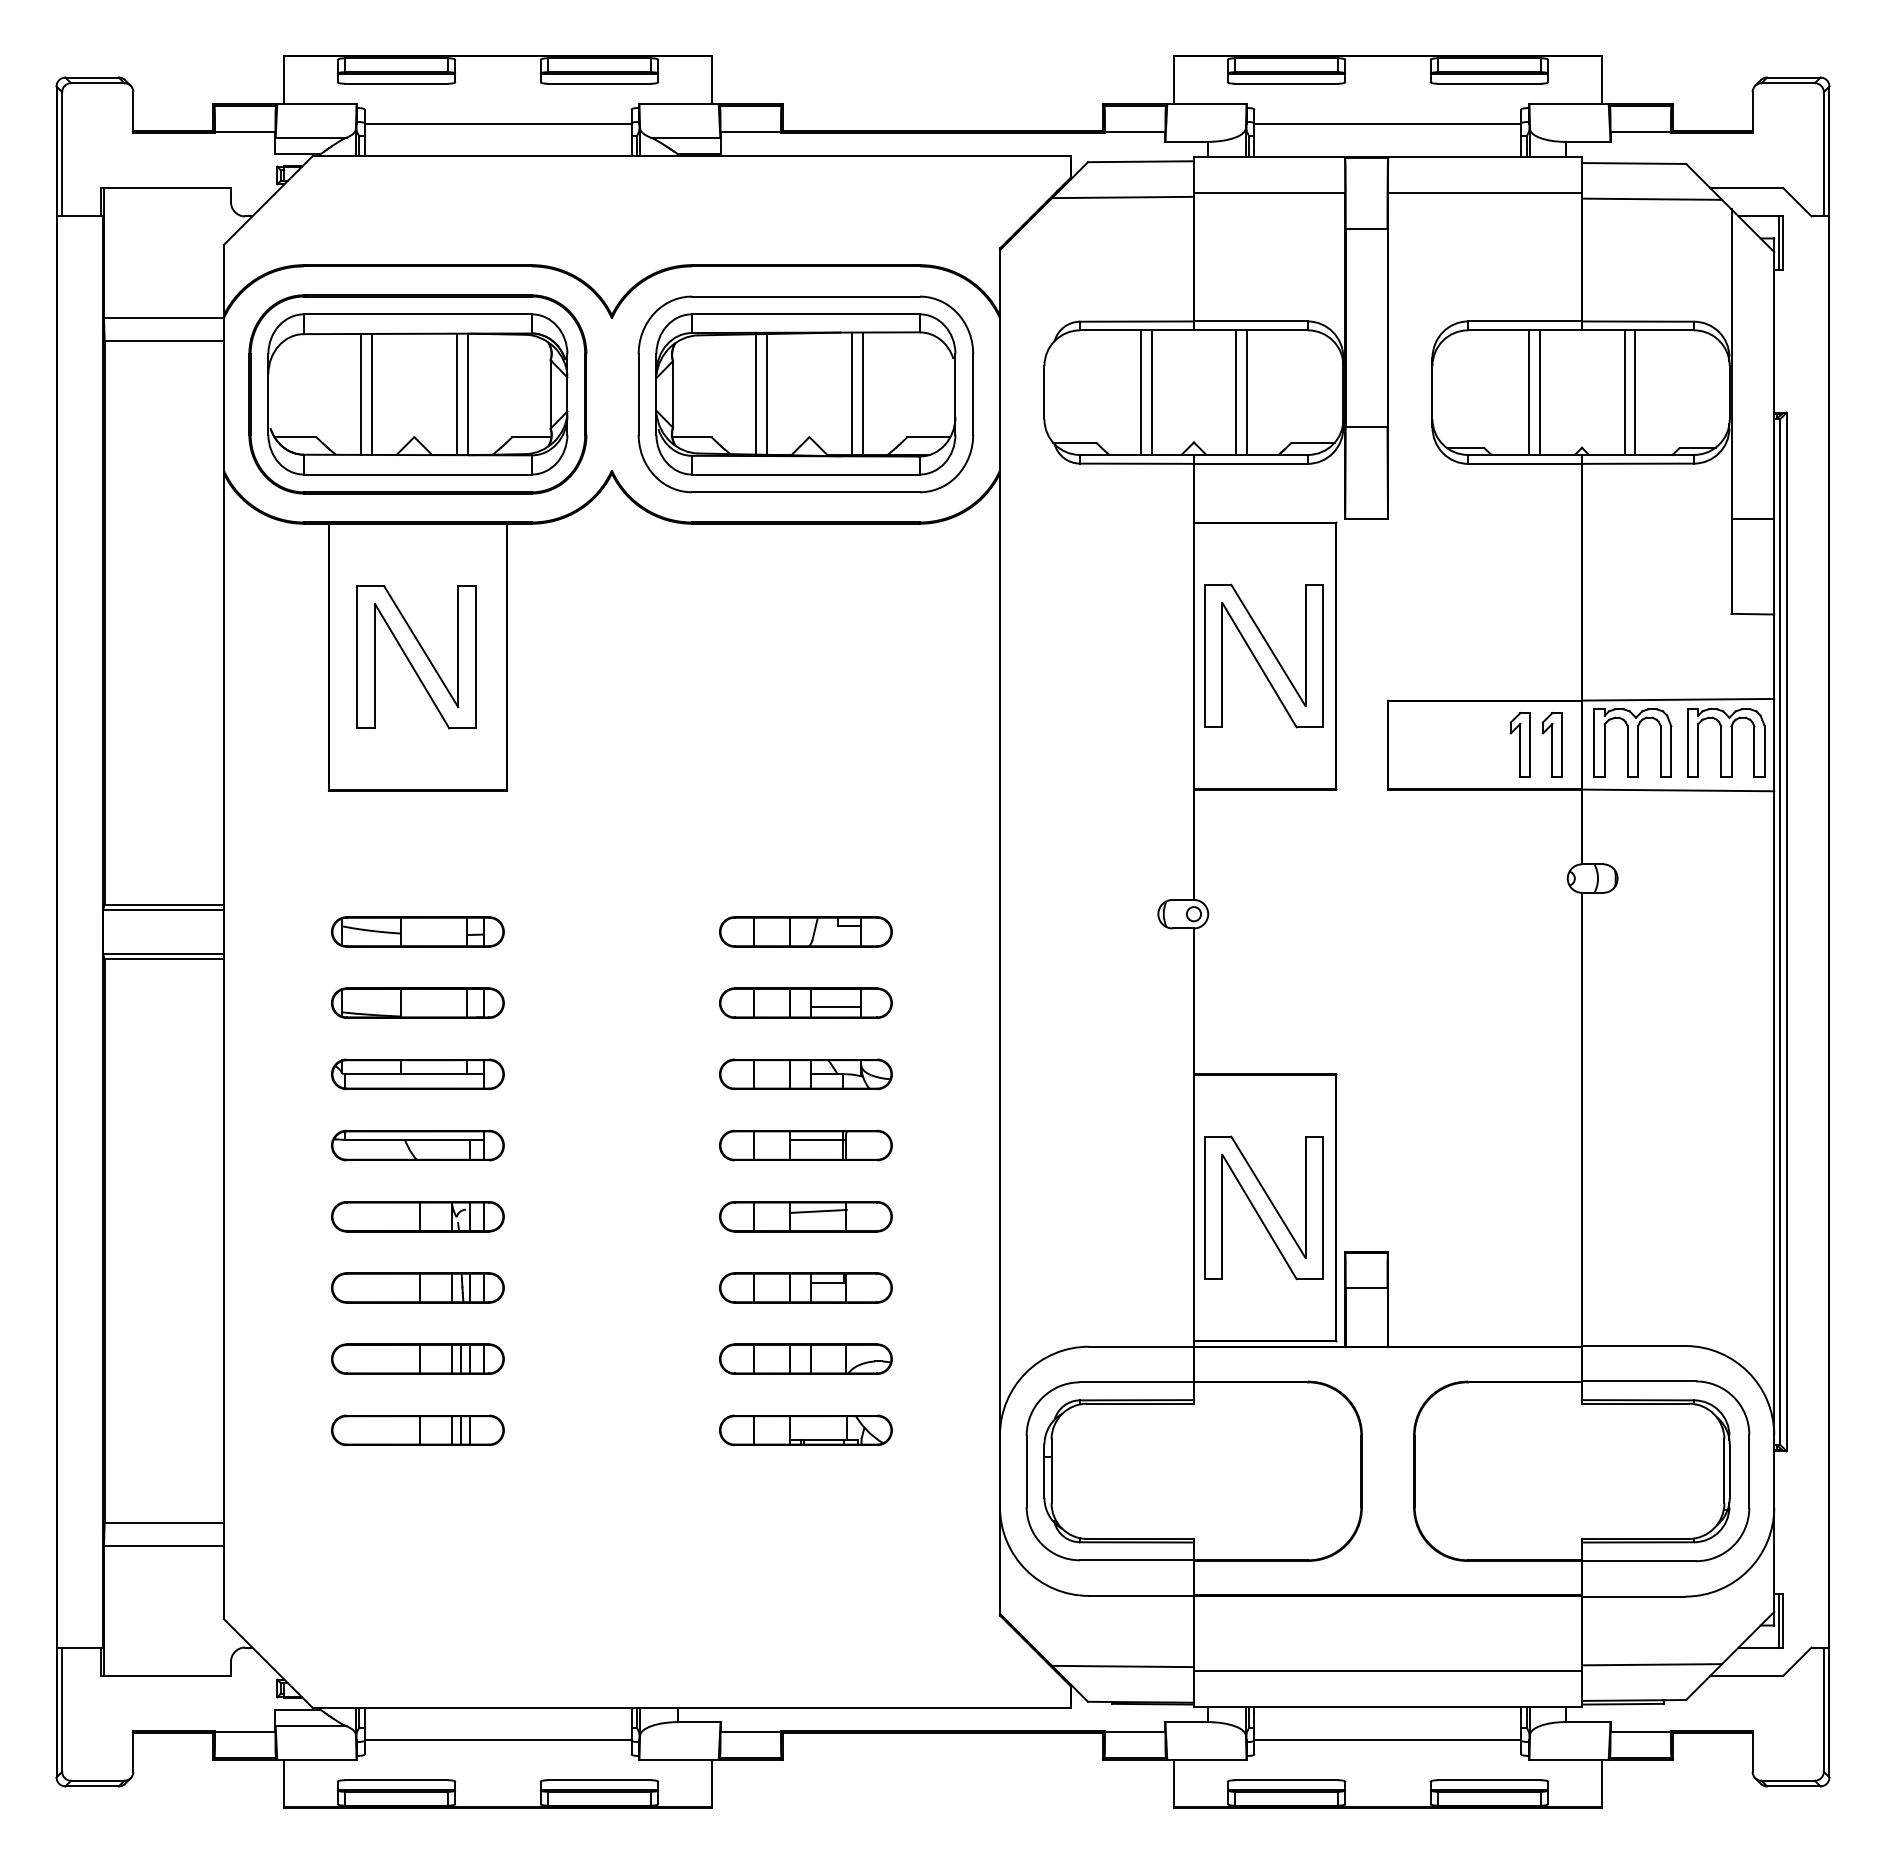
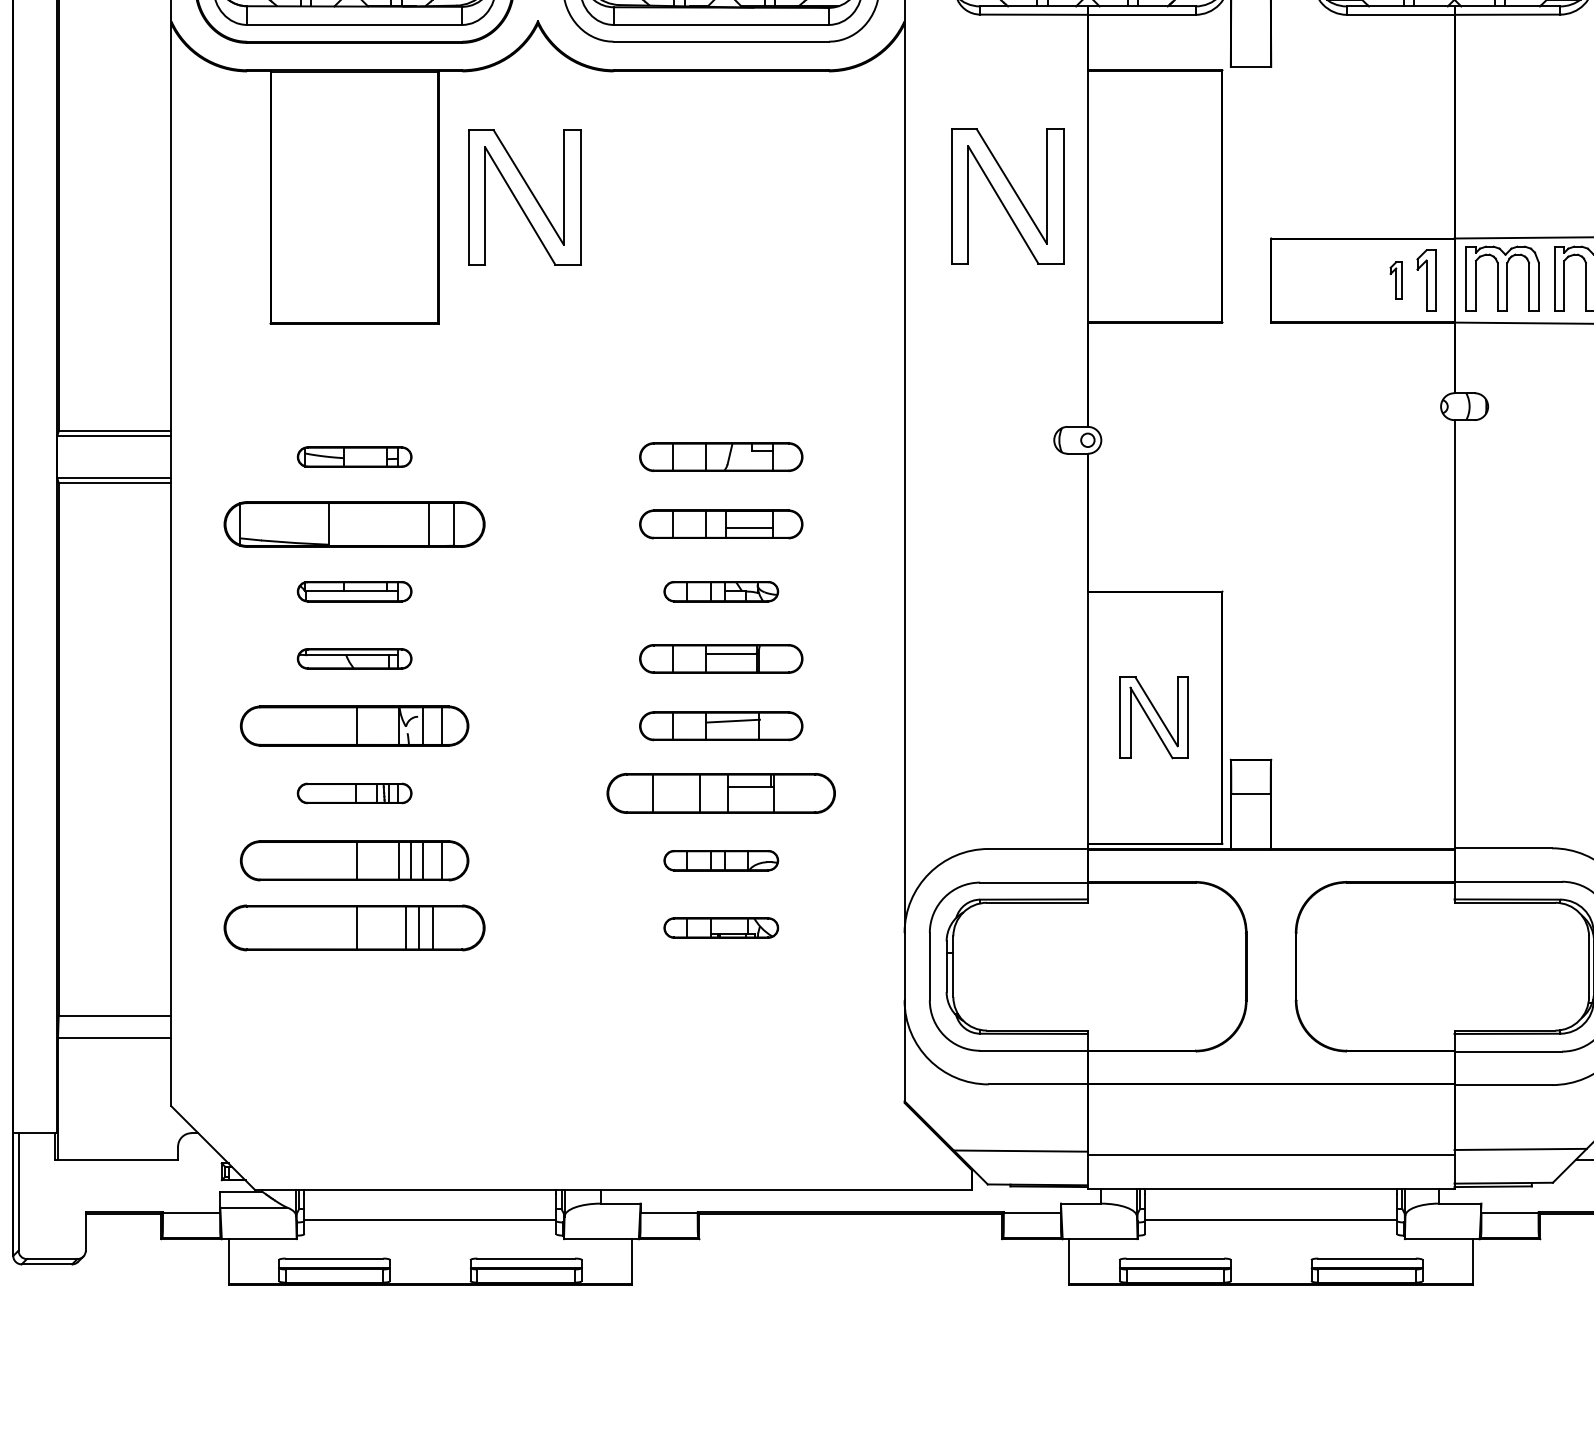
part: (1263, 655) -> (1007, 195), moved
part: (416, 657) -> (524, 197), moved
part: (1519, 744) -> (1395, 279), size x0.6
part: (417, 931) -> (354, 456), size x0.7
part: (417, 1002) -> (354, 523), size x1.6
part: (417, 1074) -> (354, 591), size x0.7
part: (805, 1074) -> (720, 591), size x0.7
part: (417, 1145) -> (354, 658), size x0.7
part: (1263, 1207) -> (1153, 717), size x0.6
part: (417, 1216) -> (354, 725), size x1.4
part: (417, 1287) -> (354, 793), size x0.7
part: (805, 1287) -> (720, 793), size x1.4
part: (417, 1358) -> (354, 860), size x1.4
part: (805, 1358) -> (720, 860), size x0.7
part: (417, 1430) -> (354, 928), size x1.6
part: (805, 1430) -> (720, 928), size x0.7

